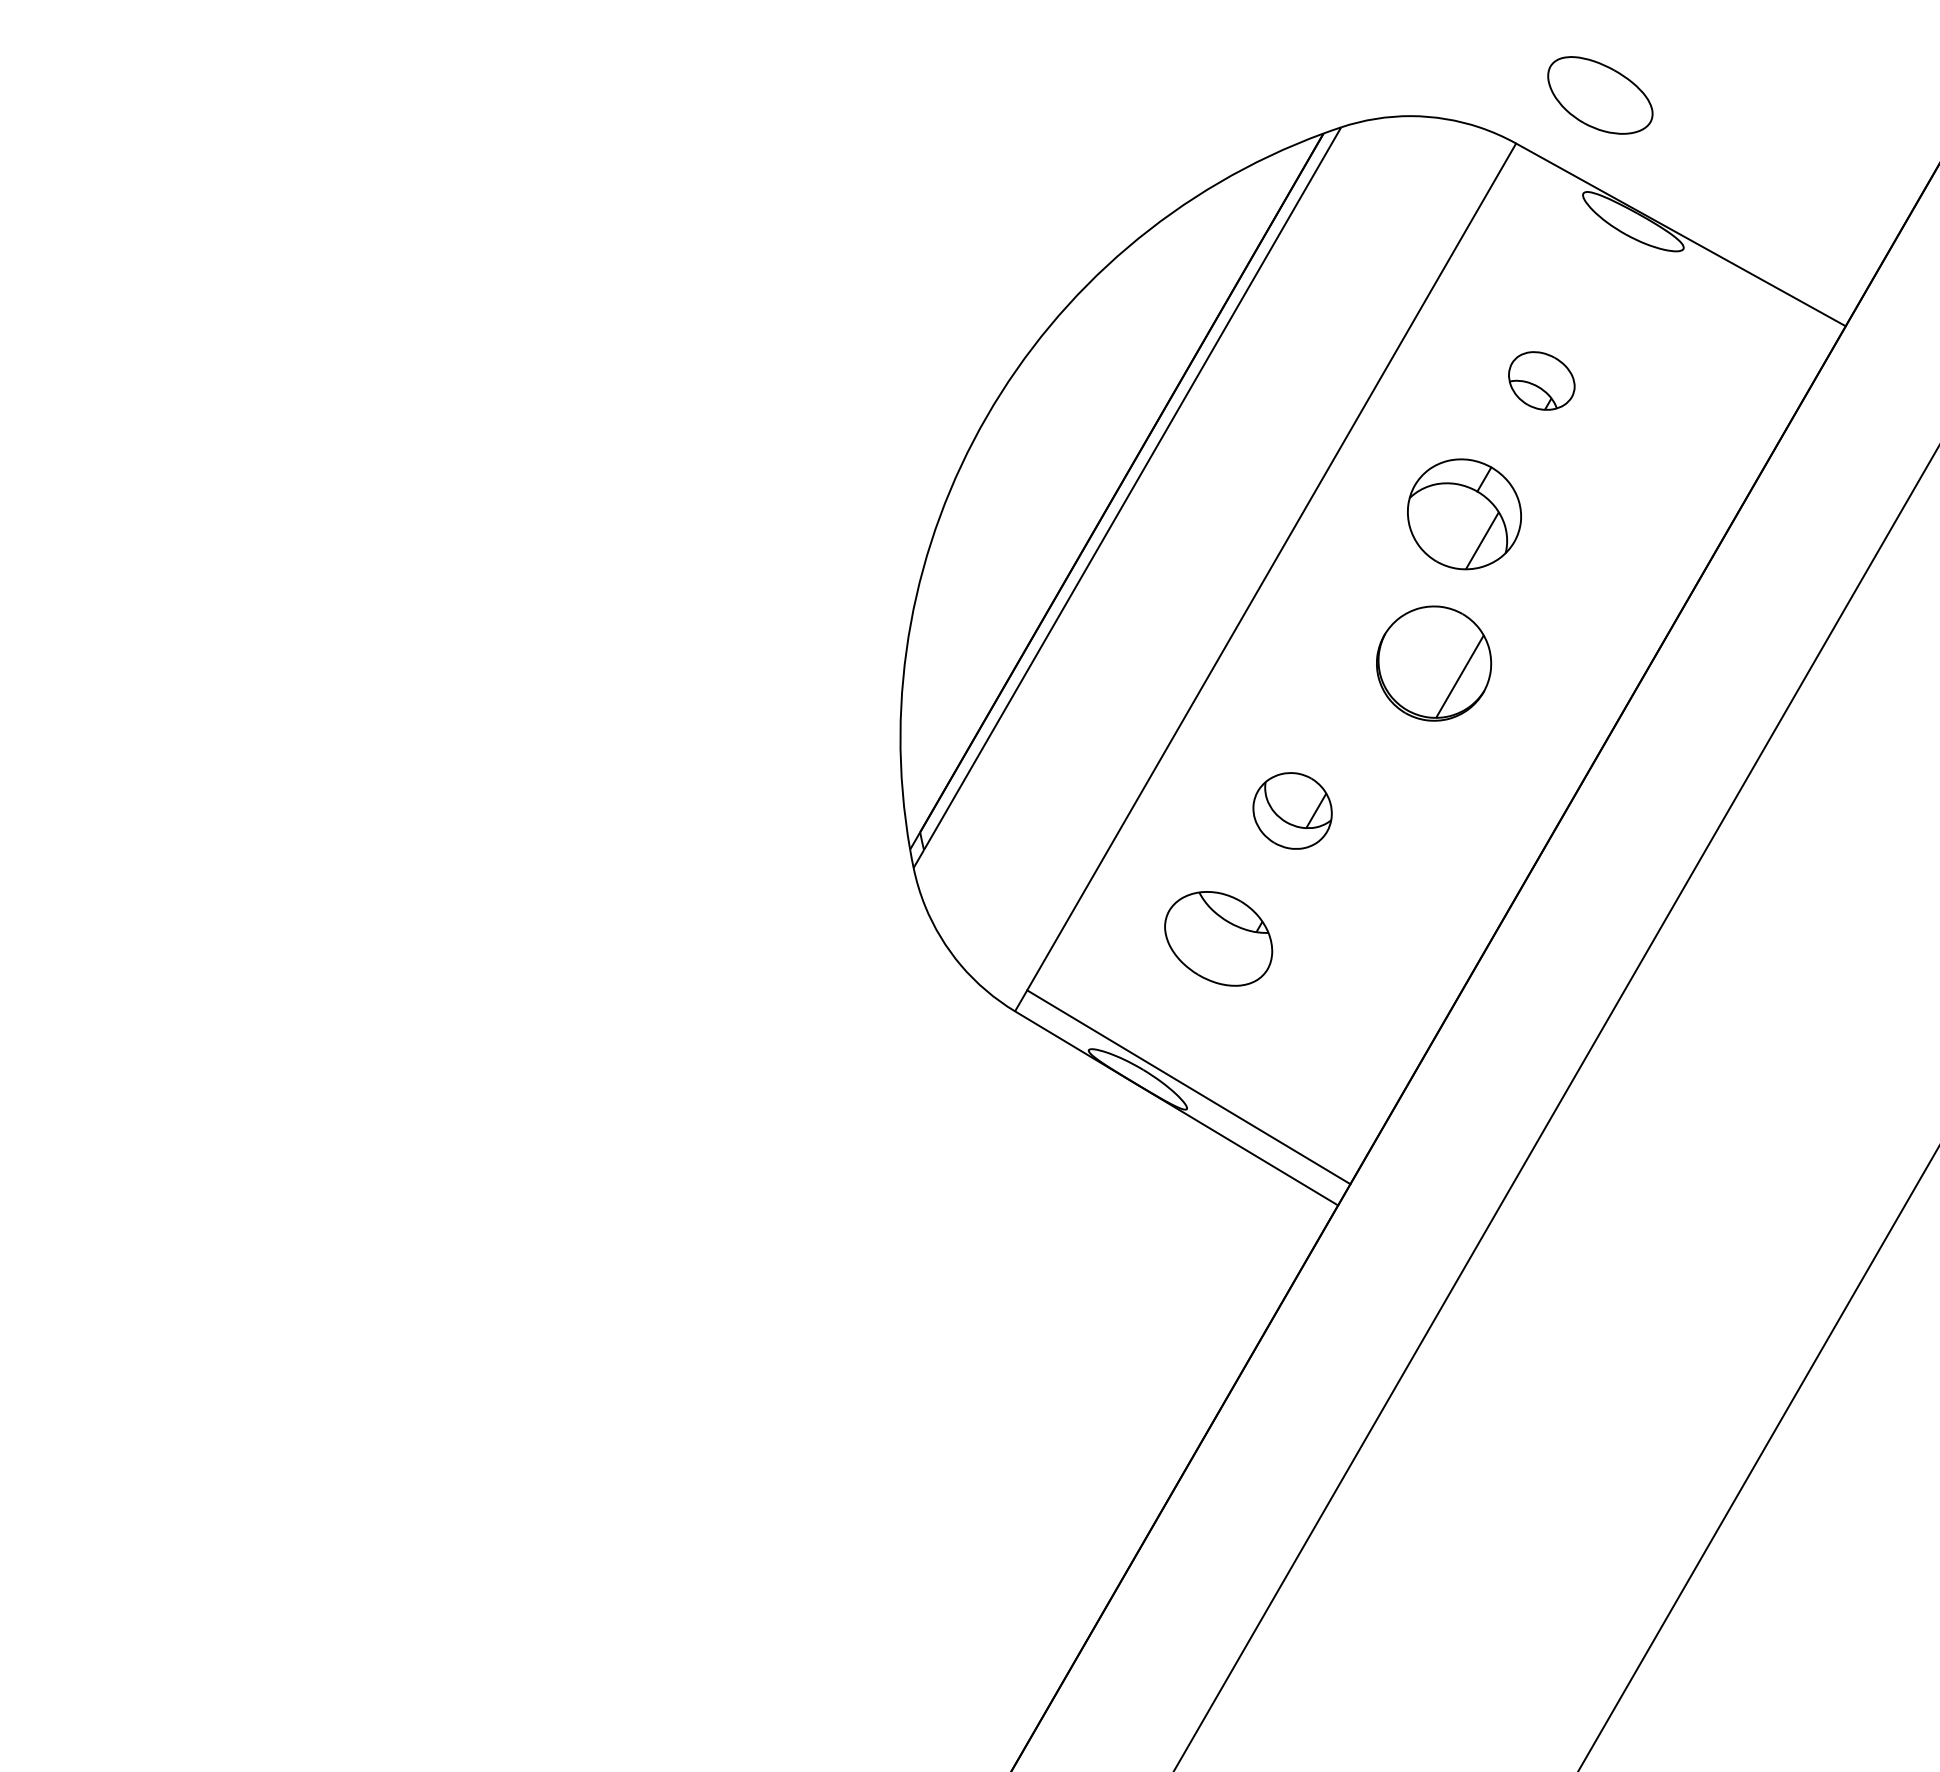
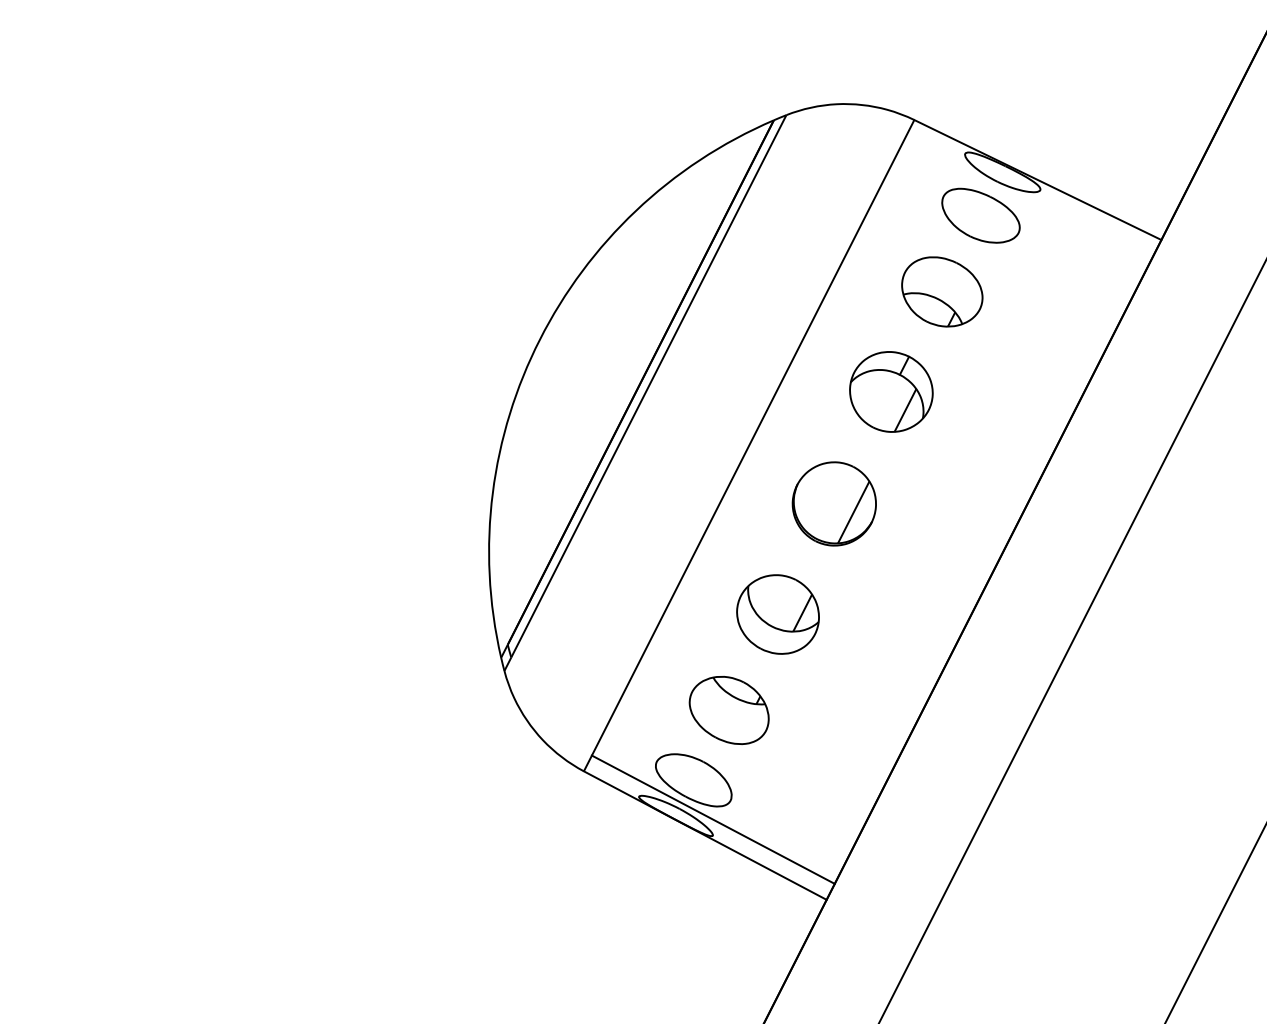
part: (1600, 95) -> (981, 215), moved
part: (1541, 380) -> (942, 291), size x1.67
part: (1434, 663) -> (834, 503), moved
part: (1292, 810) -> (777, 614), size x1.43
part: (1164, 1031) -> (693, 780), added

